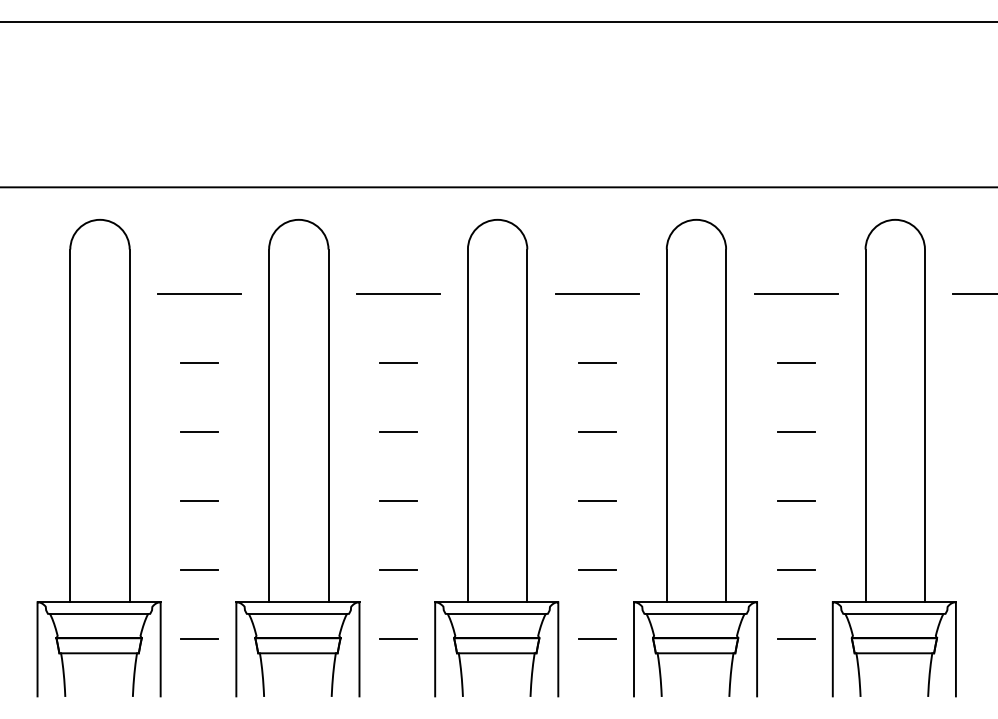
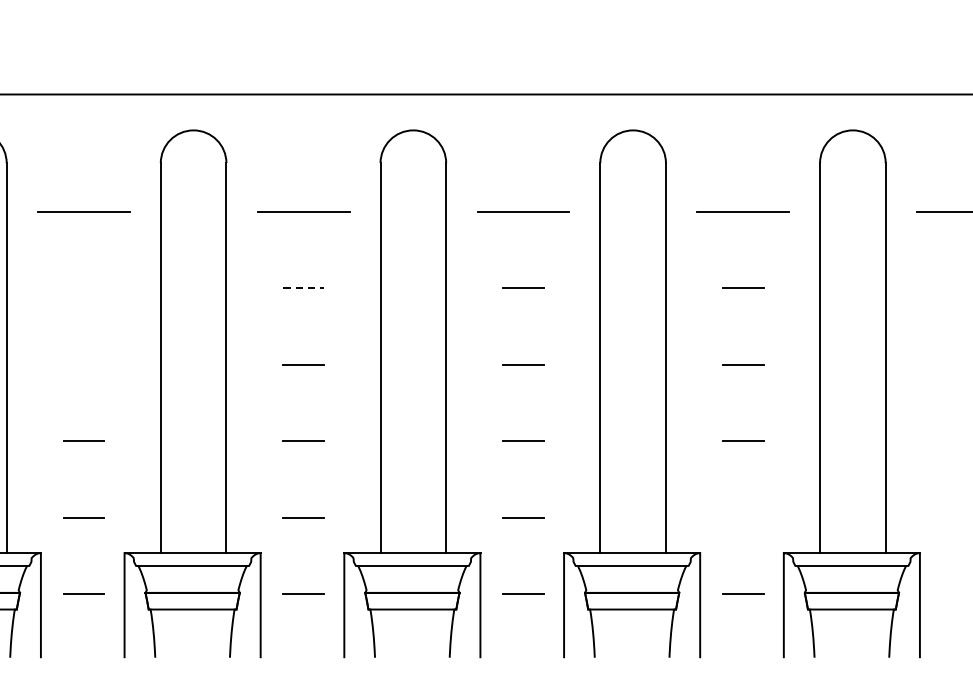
line: (199, 362) -> (83, 288), removed
line: (398, 362) -> (303, 288), solid -> dashed
line: (199, 431) -> (83, 364), removed
line: (795, 570) -> (742, 517), removed

